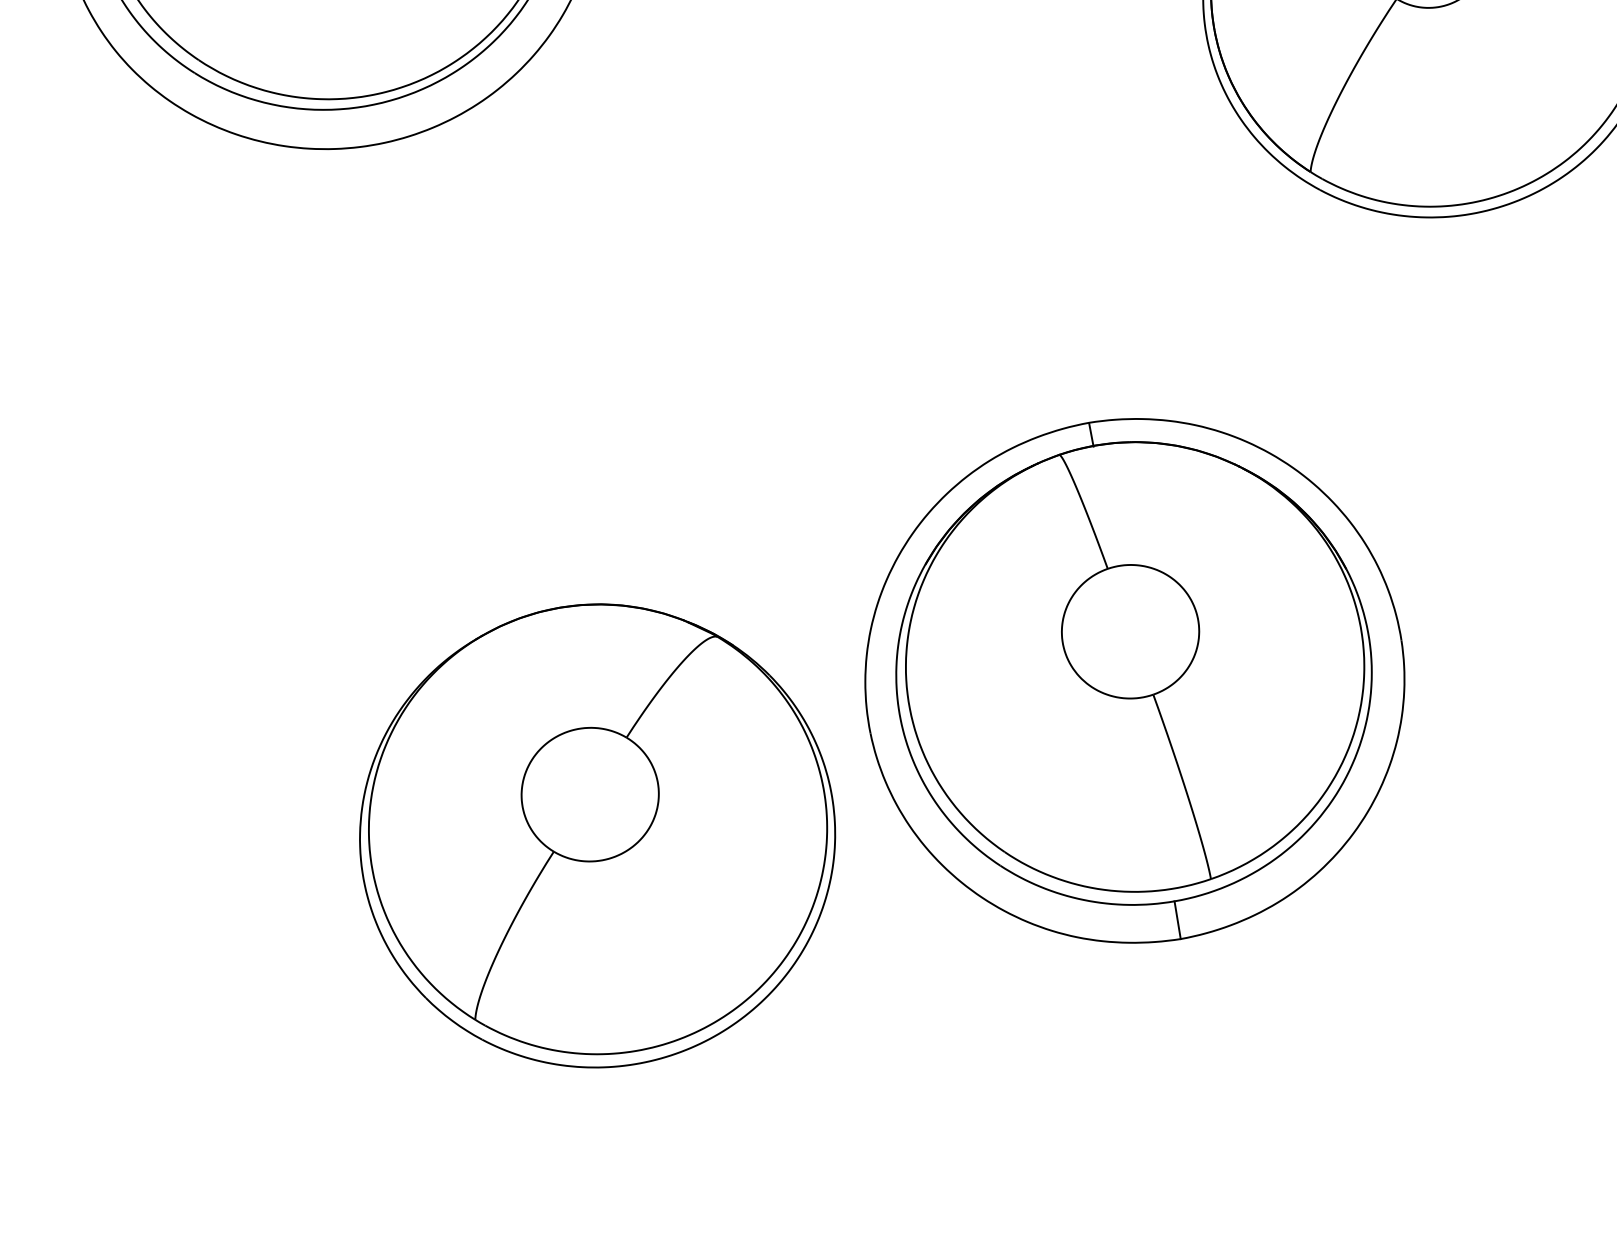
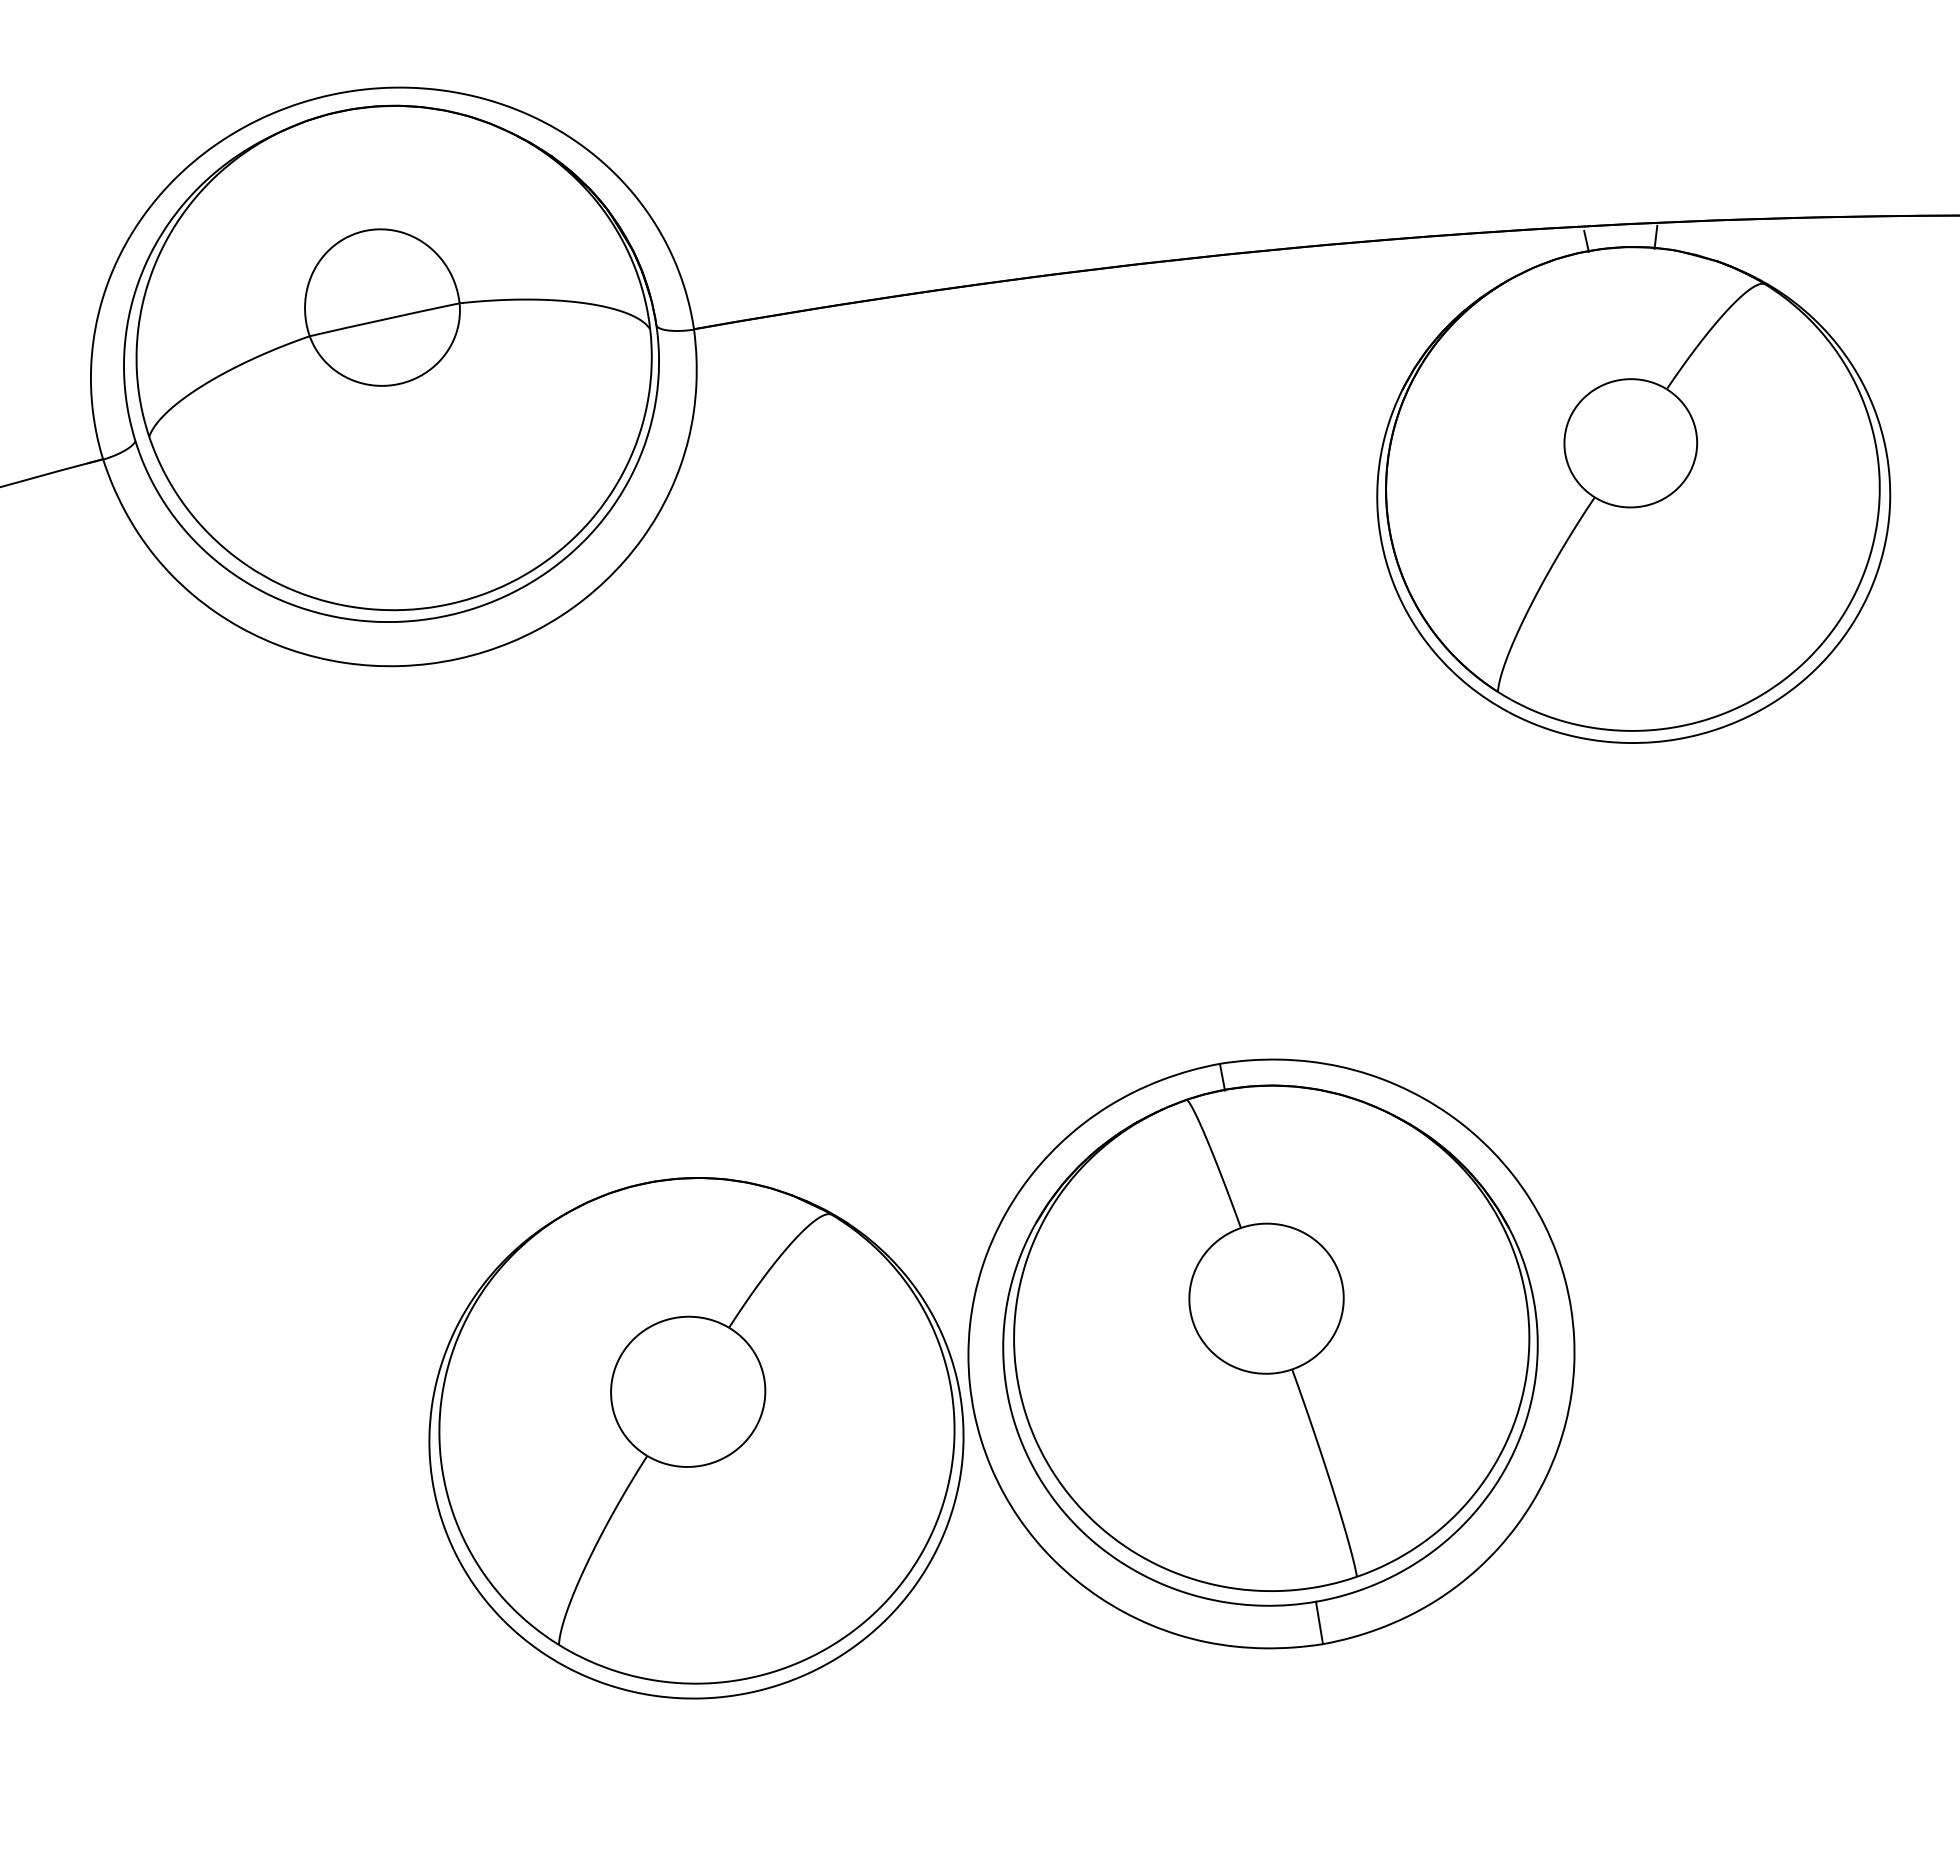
part: (1134, 680) -> (1271, 1353), moved

